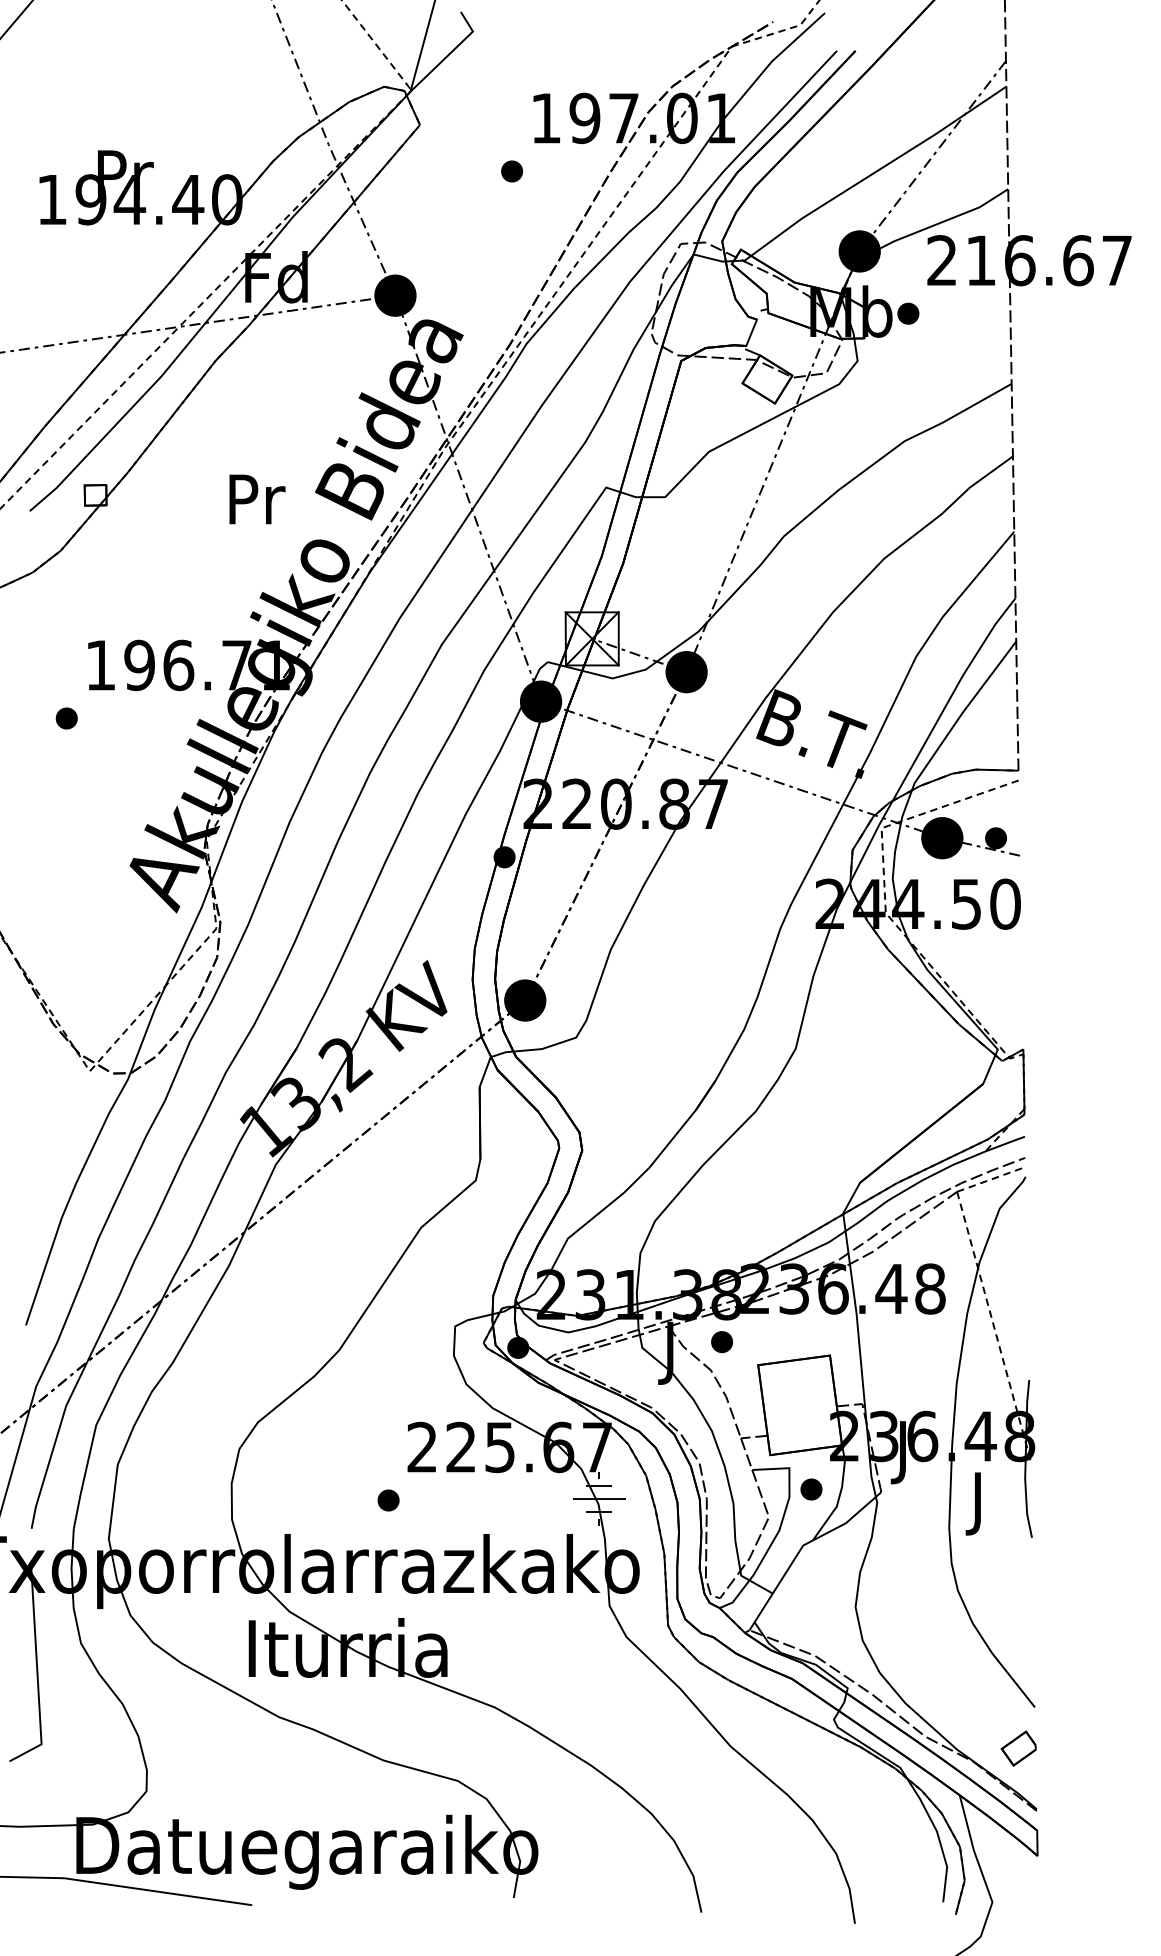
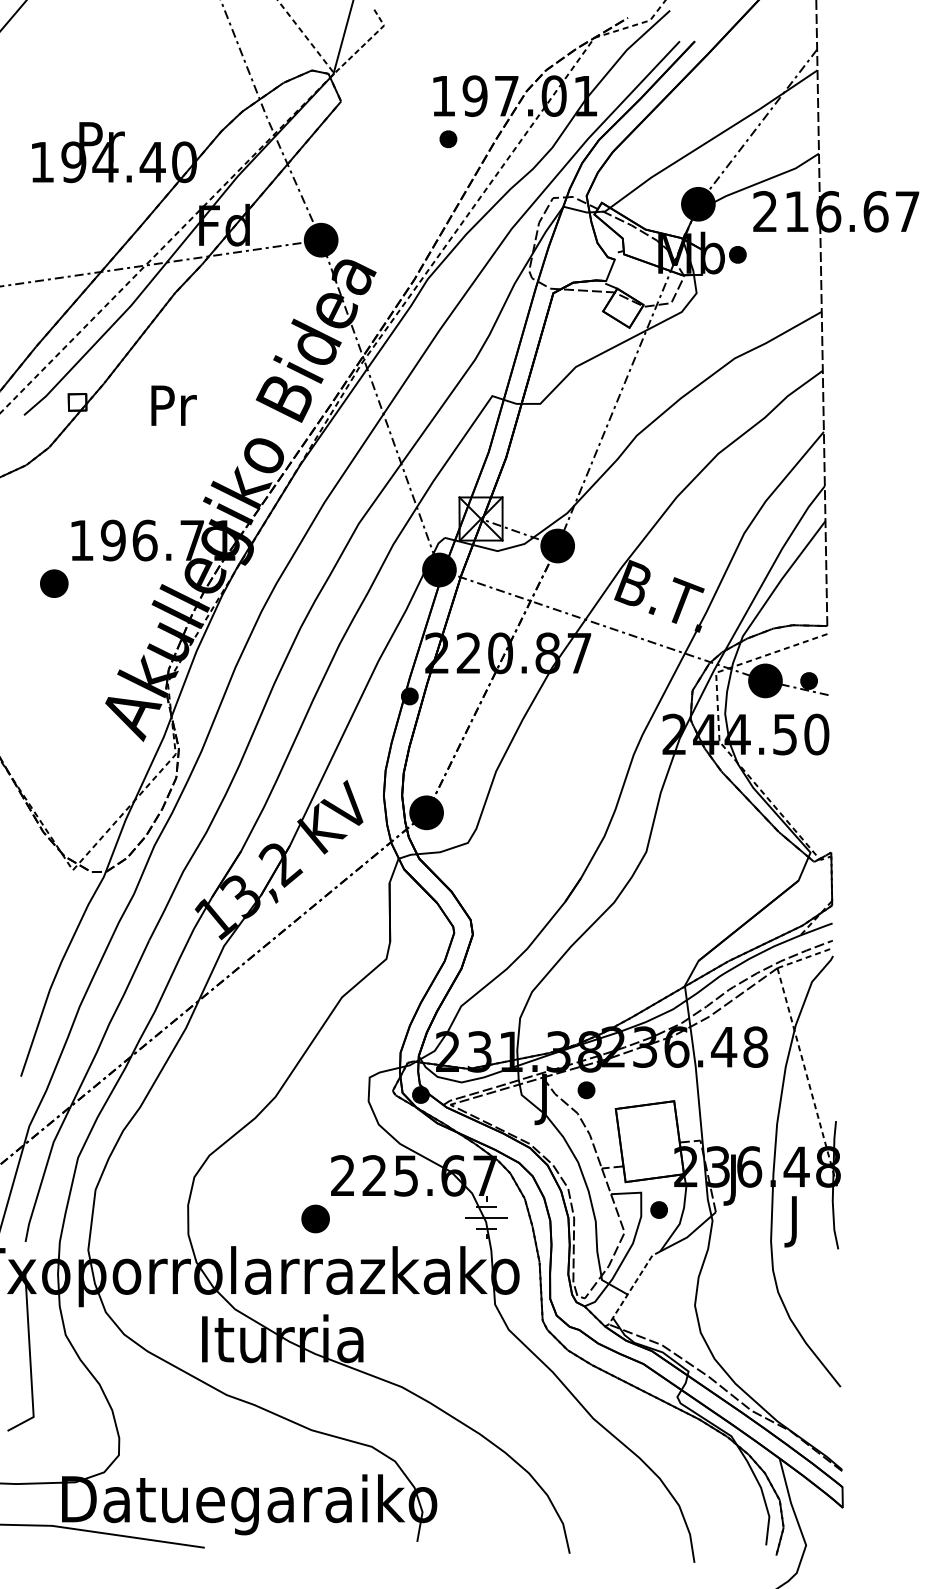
line: (450, 52) -> (365, 42), solid -> dashed
part: (512, 171) -> (448, 139), moved
text: (257, 499) -> (174, 405), moved
part: (66, 718) -> (53, 583), size x1.6
part: (388, 1500) -> (315, 1218), size x1.6
line: (779, 1583) -> (633, 1286), solid -> dashed
part: (1018, 1748) -> (827, 1420), removed

